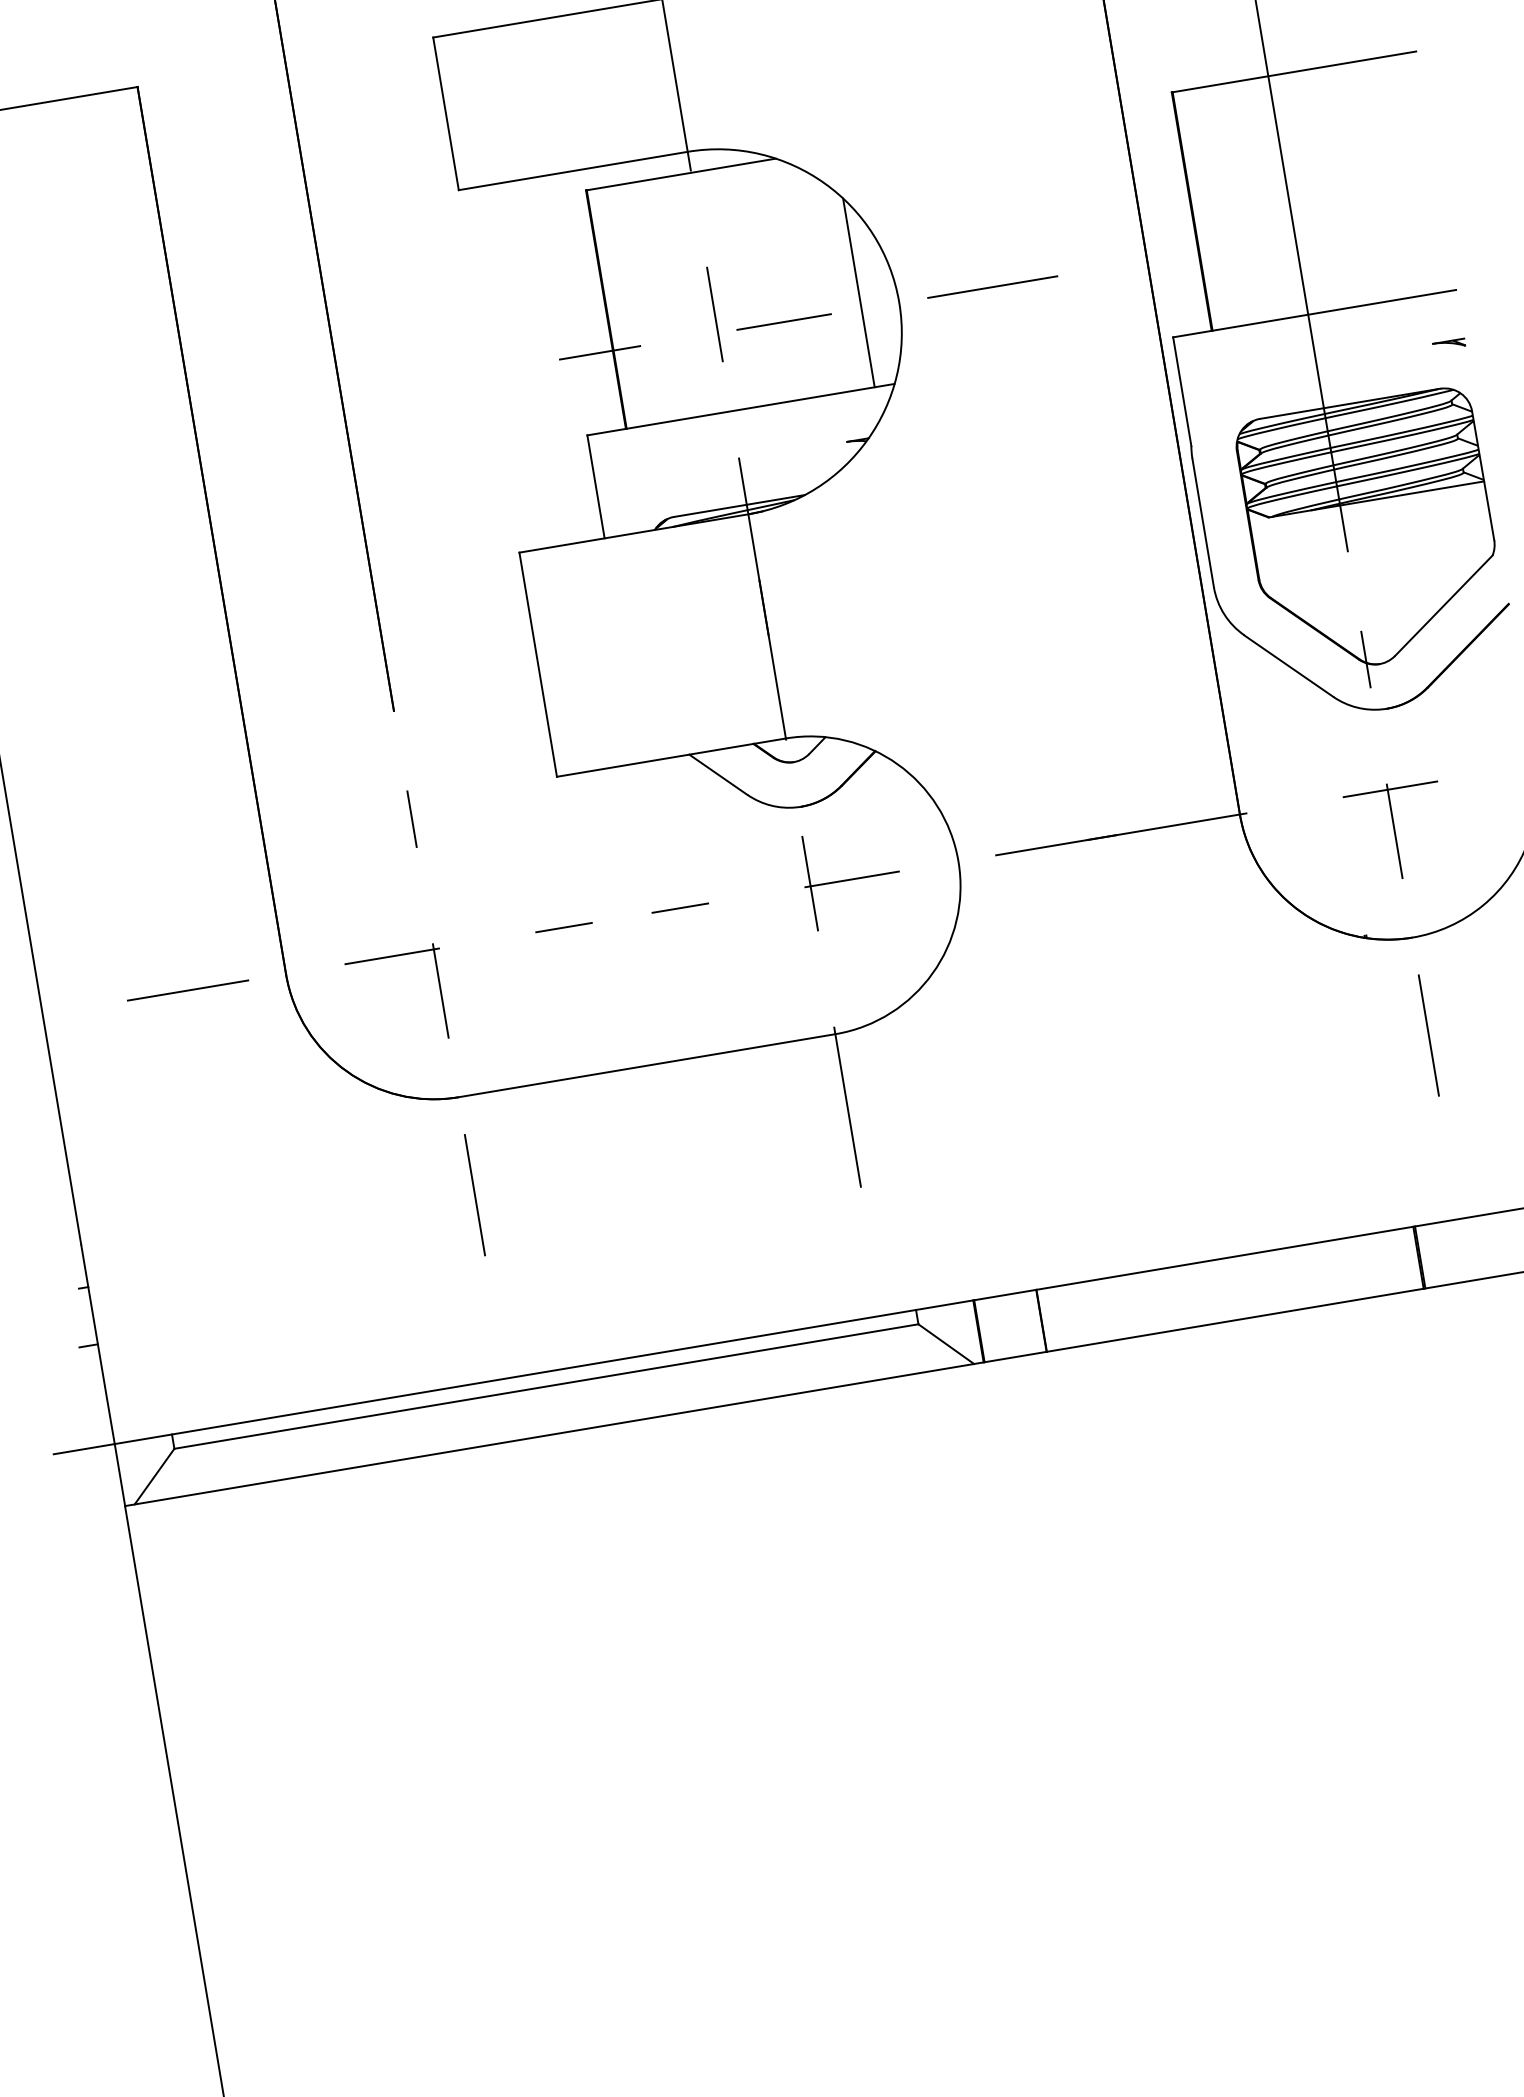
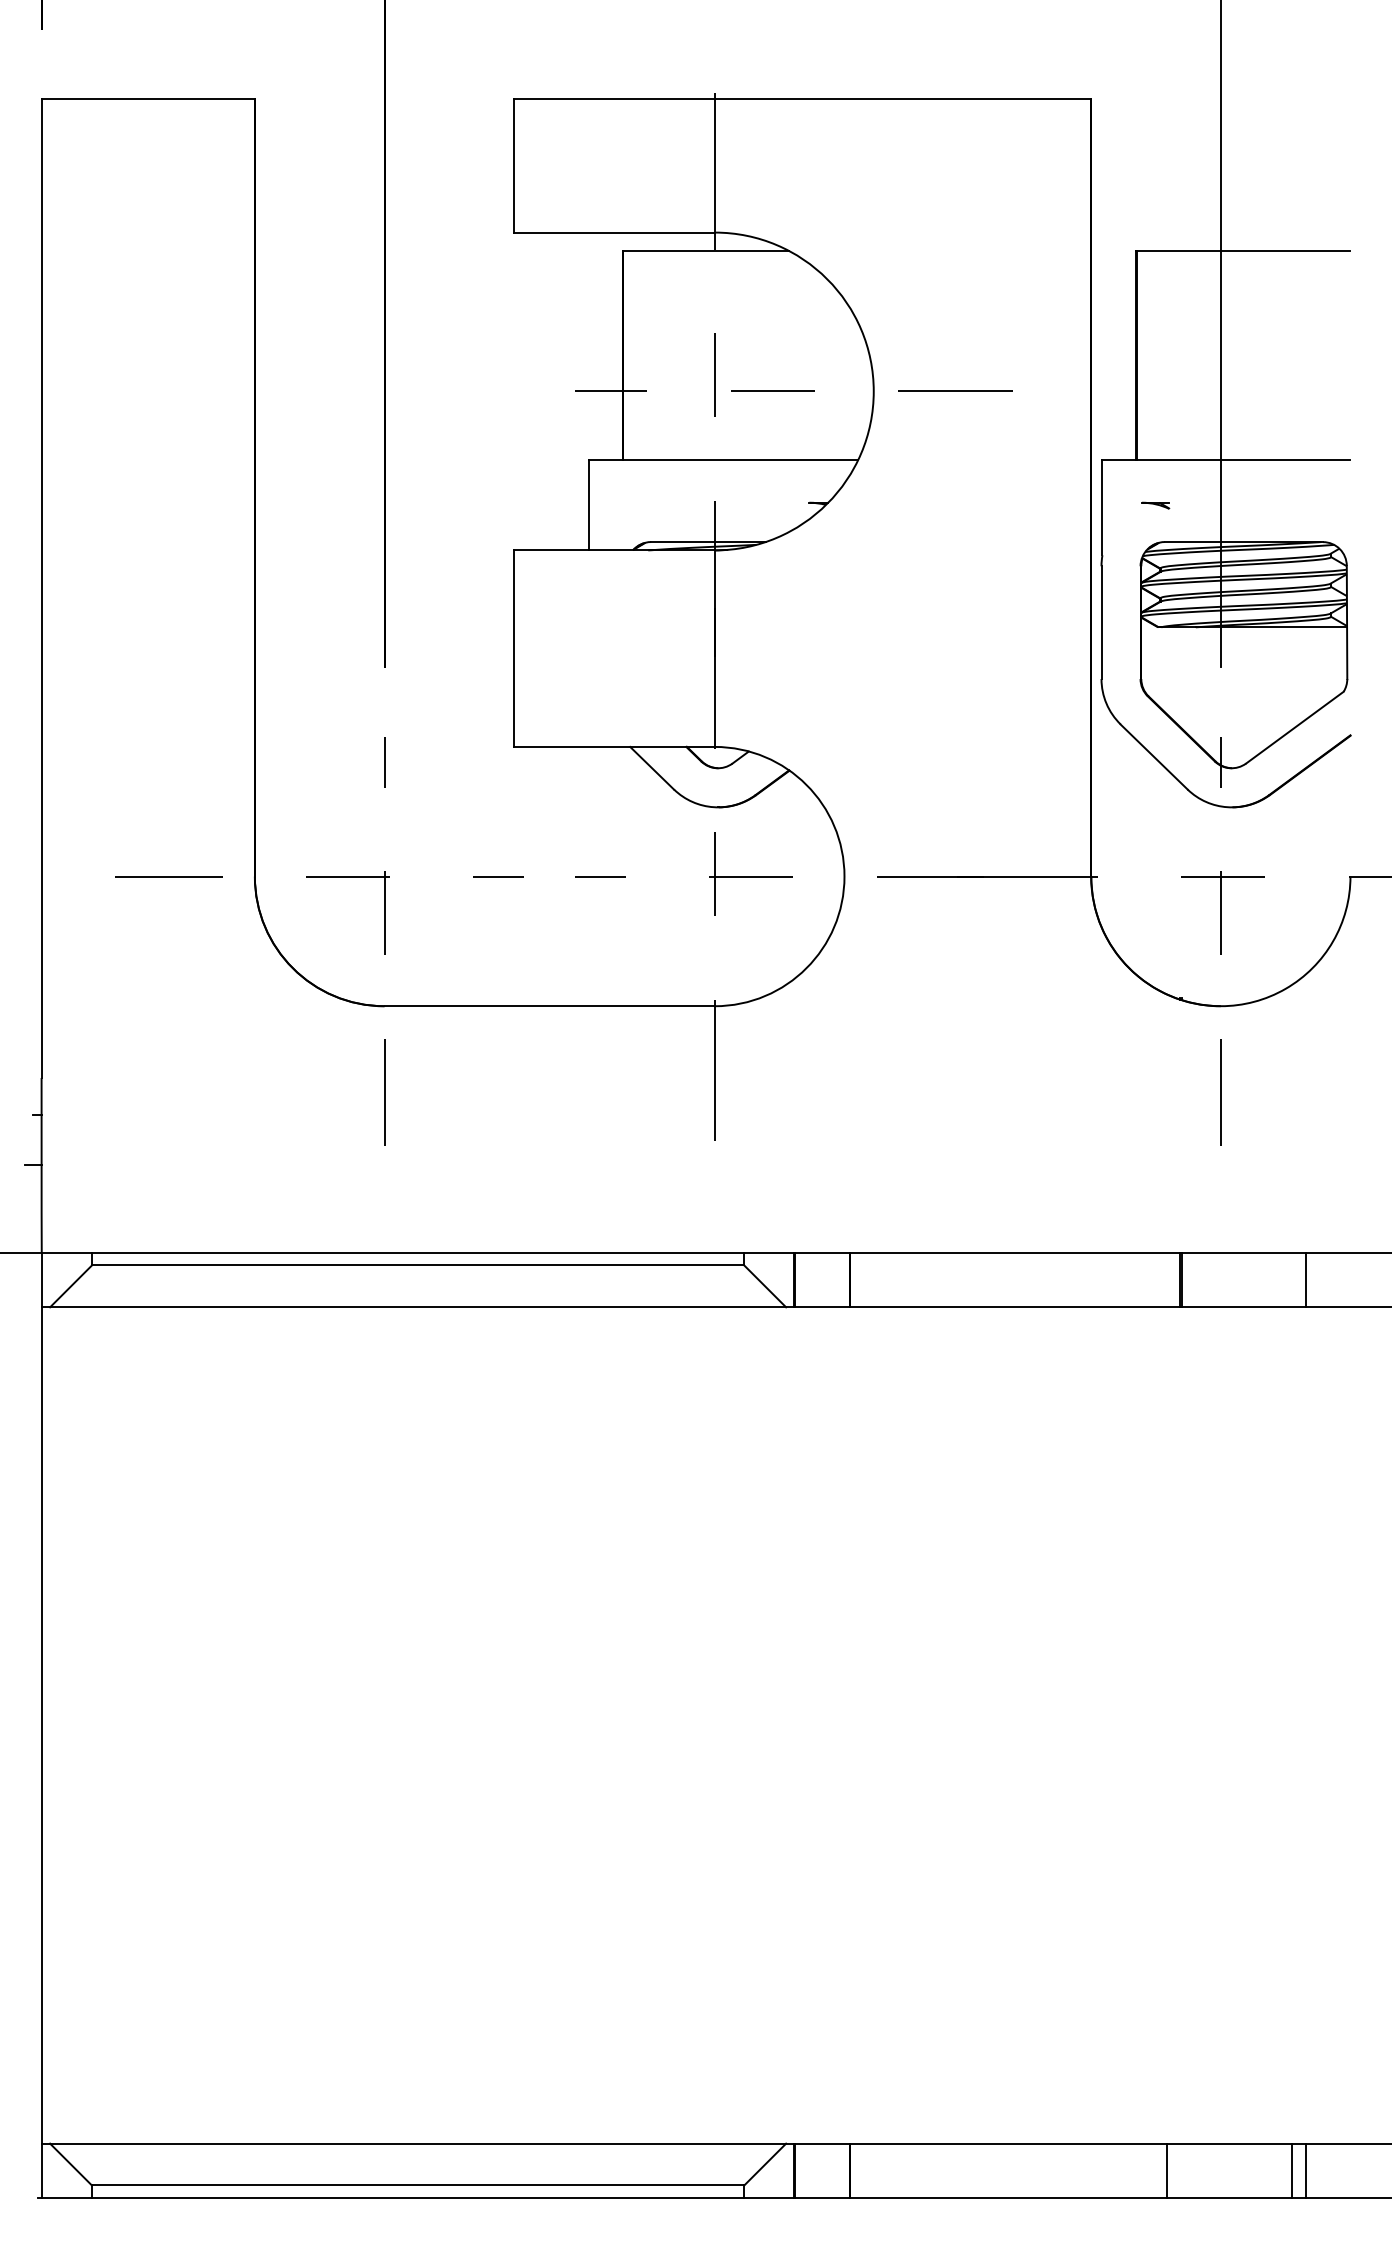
line: (858, 293) -> (840, 377), removed
part: (1448, 344) -> (1155, 505), moved

